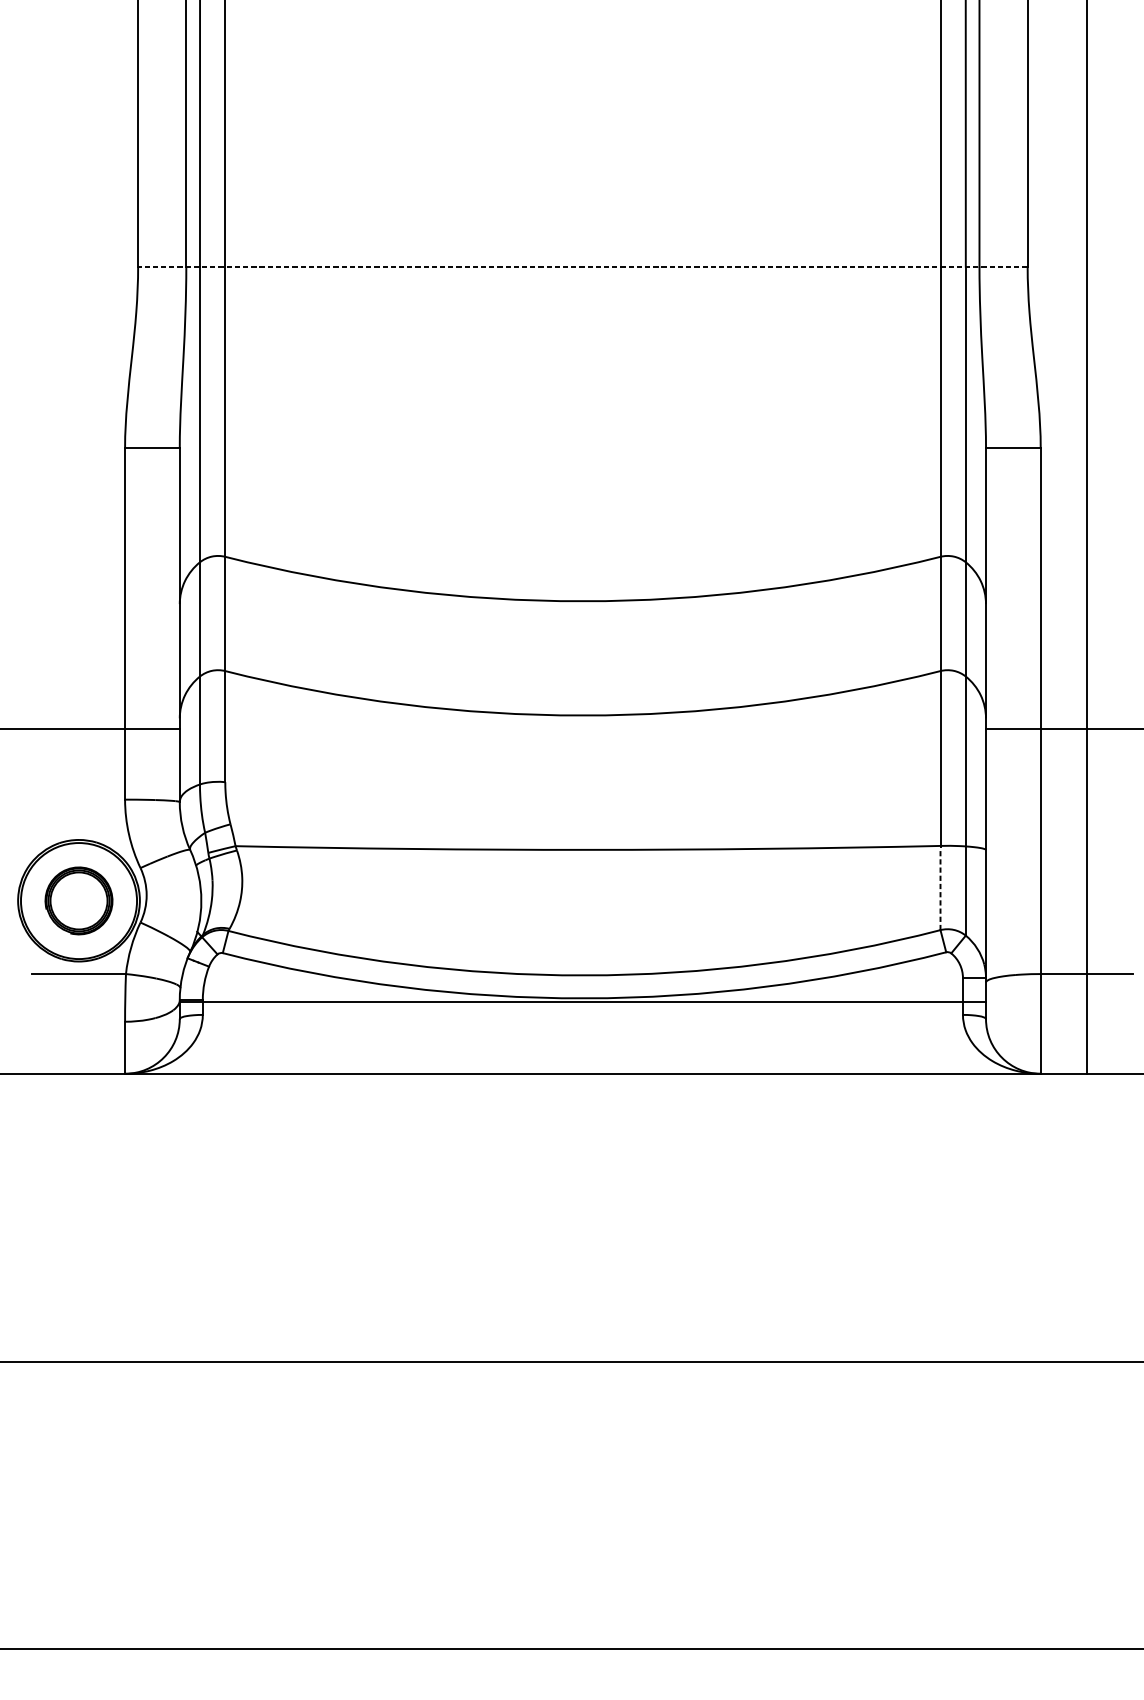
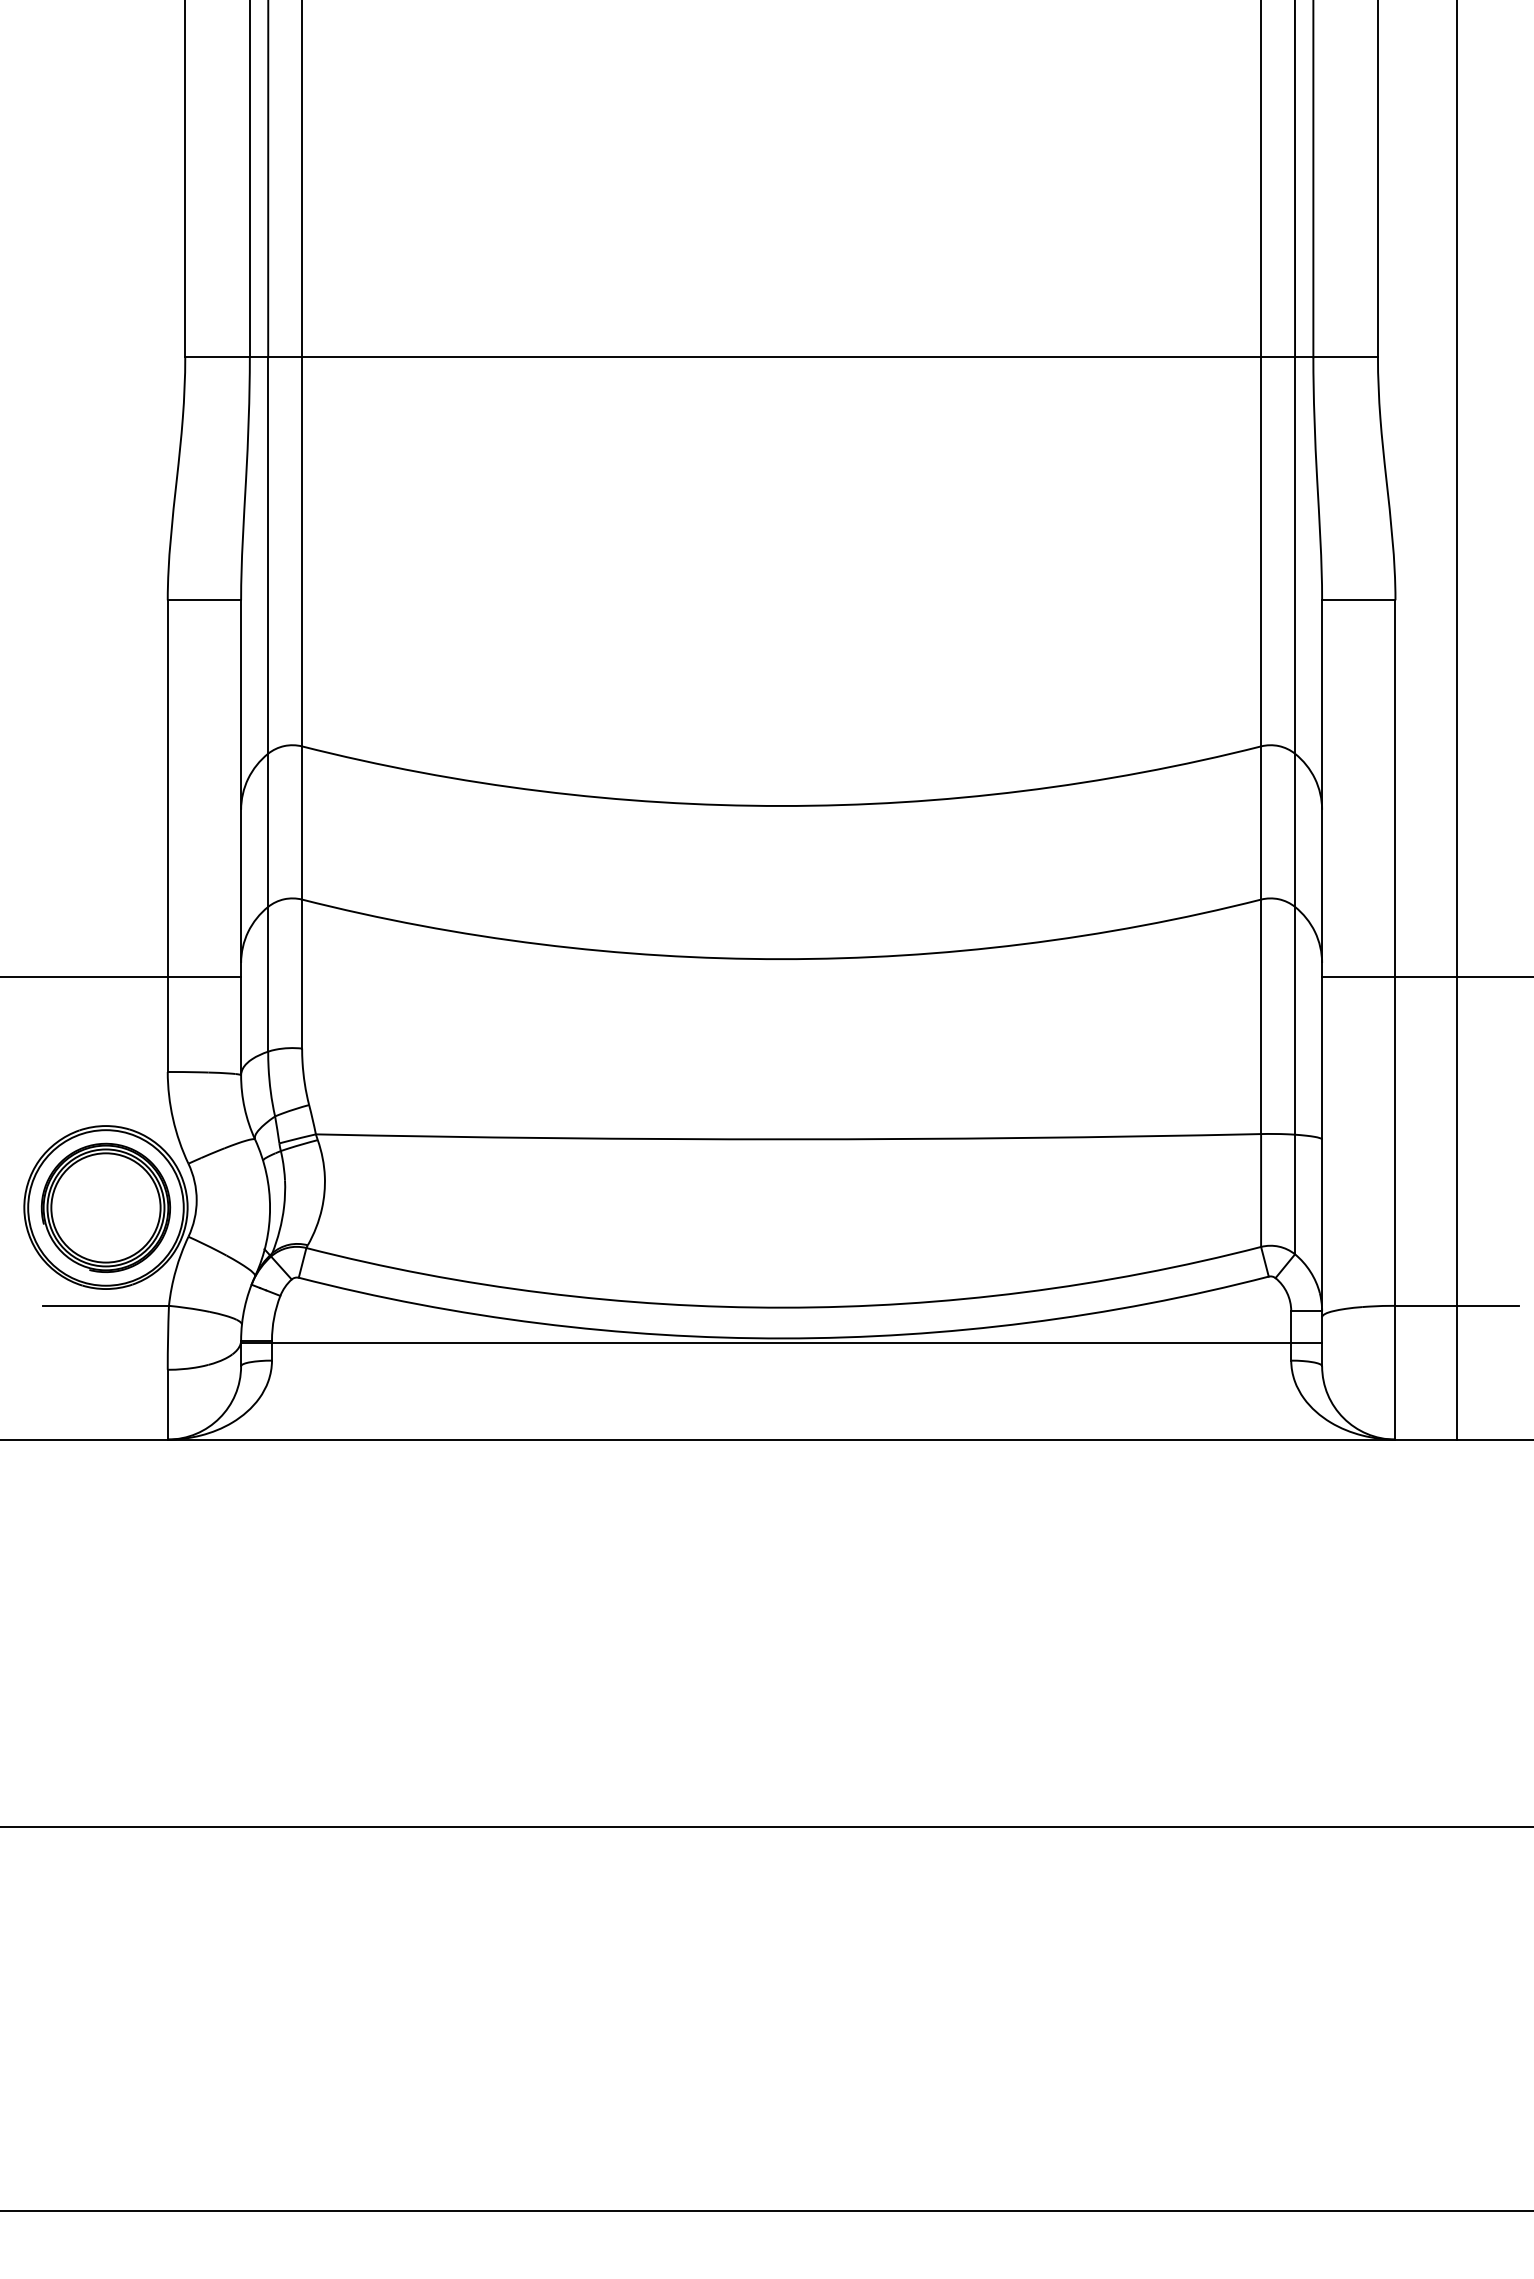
line: (582, 266) -> (781, 357), dashed -> solid
line: (940, 888) -> (1261, 1190), dashed -> solid
part: (78, 900) -> (105, 1207), size x1.43

